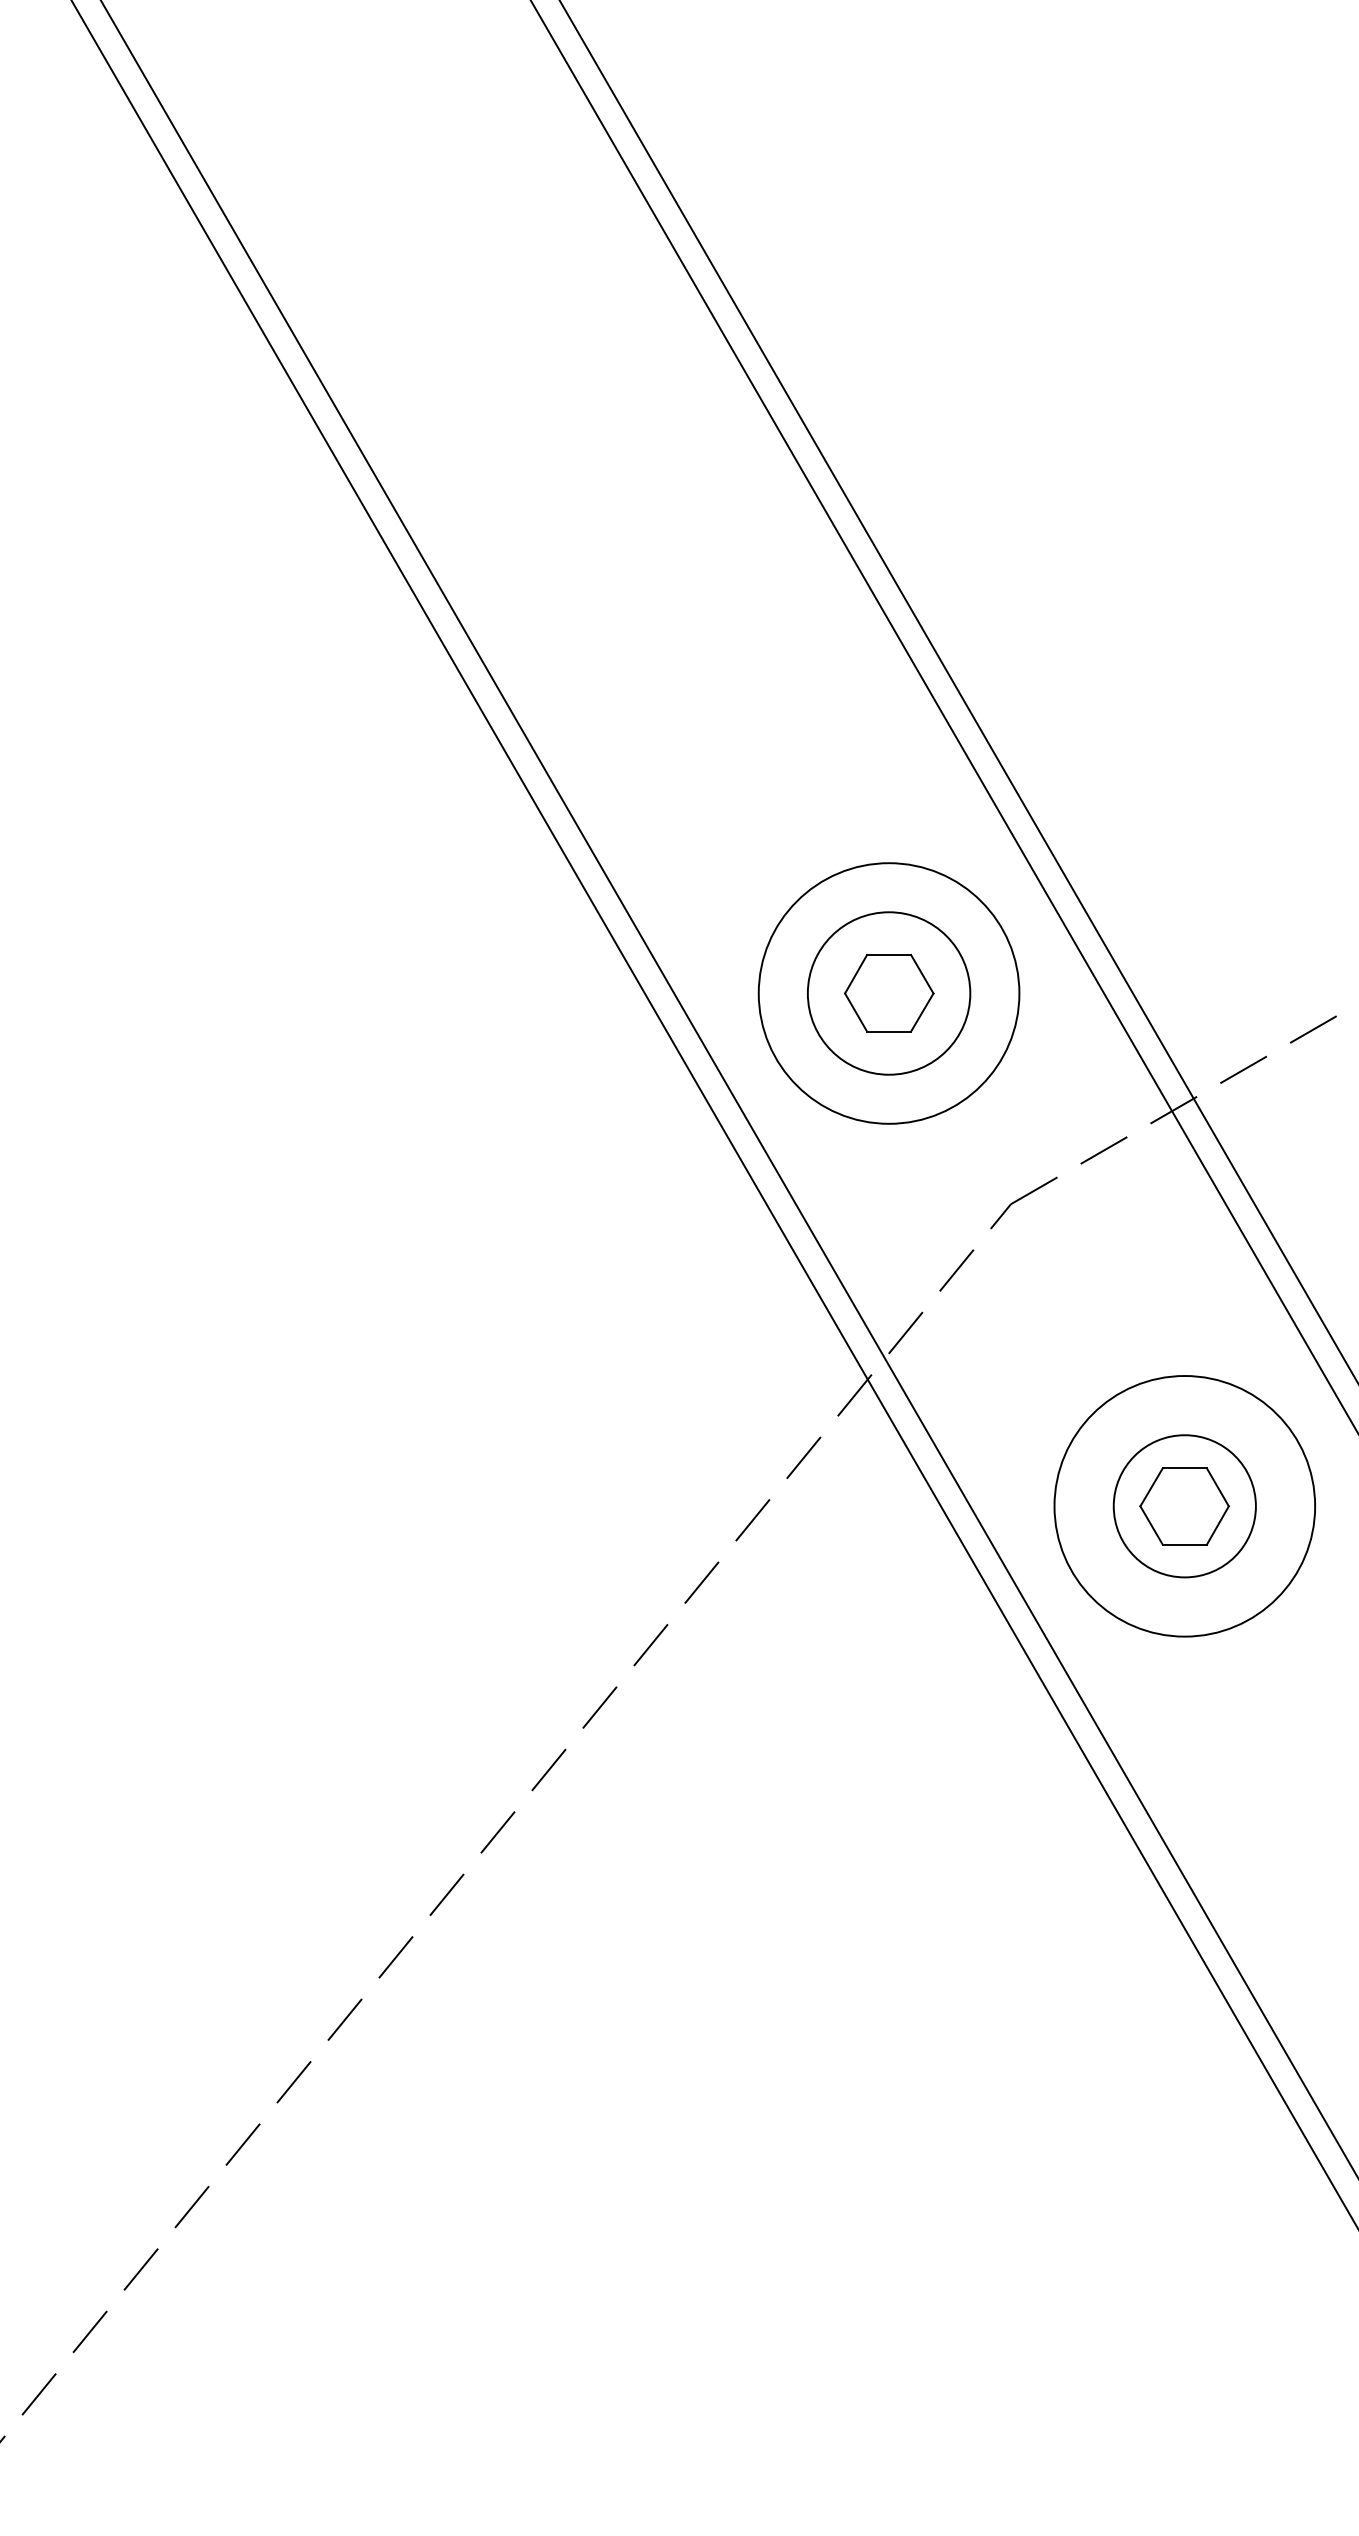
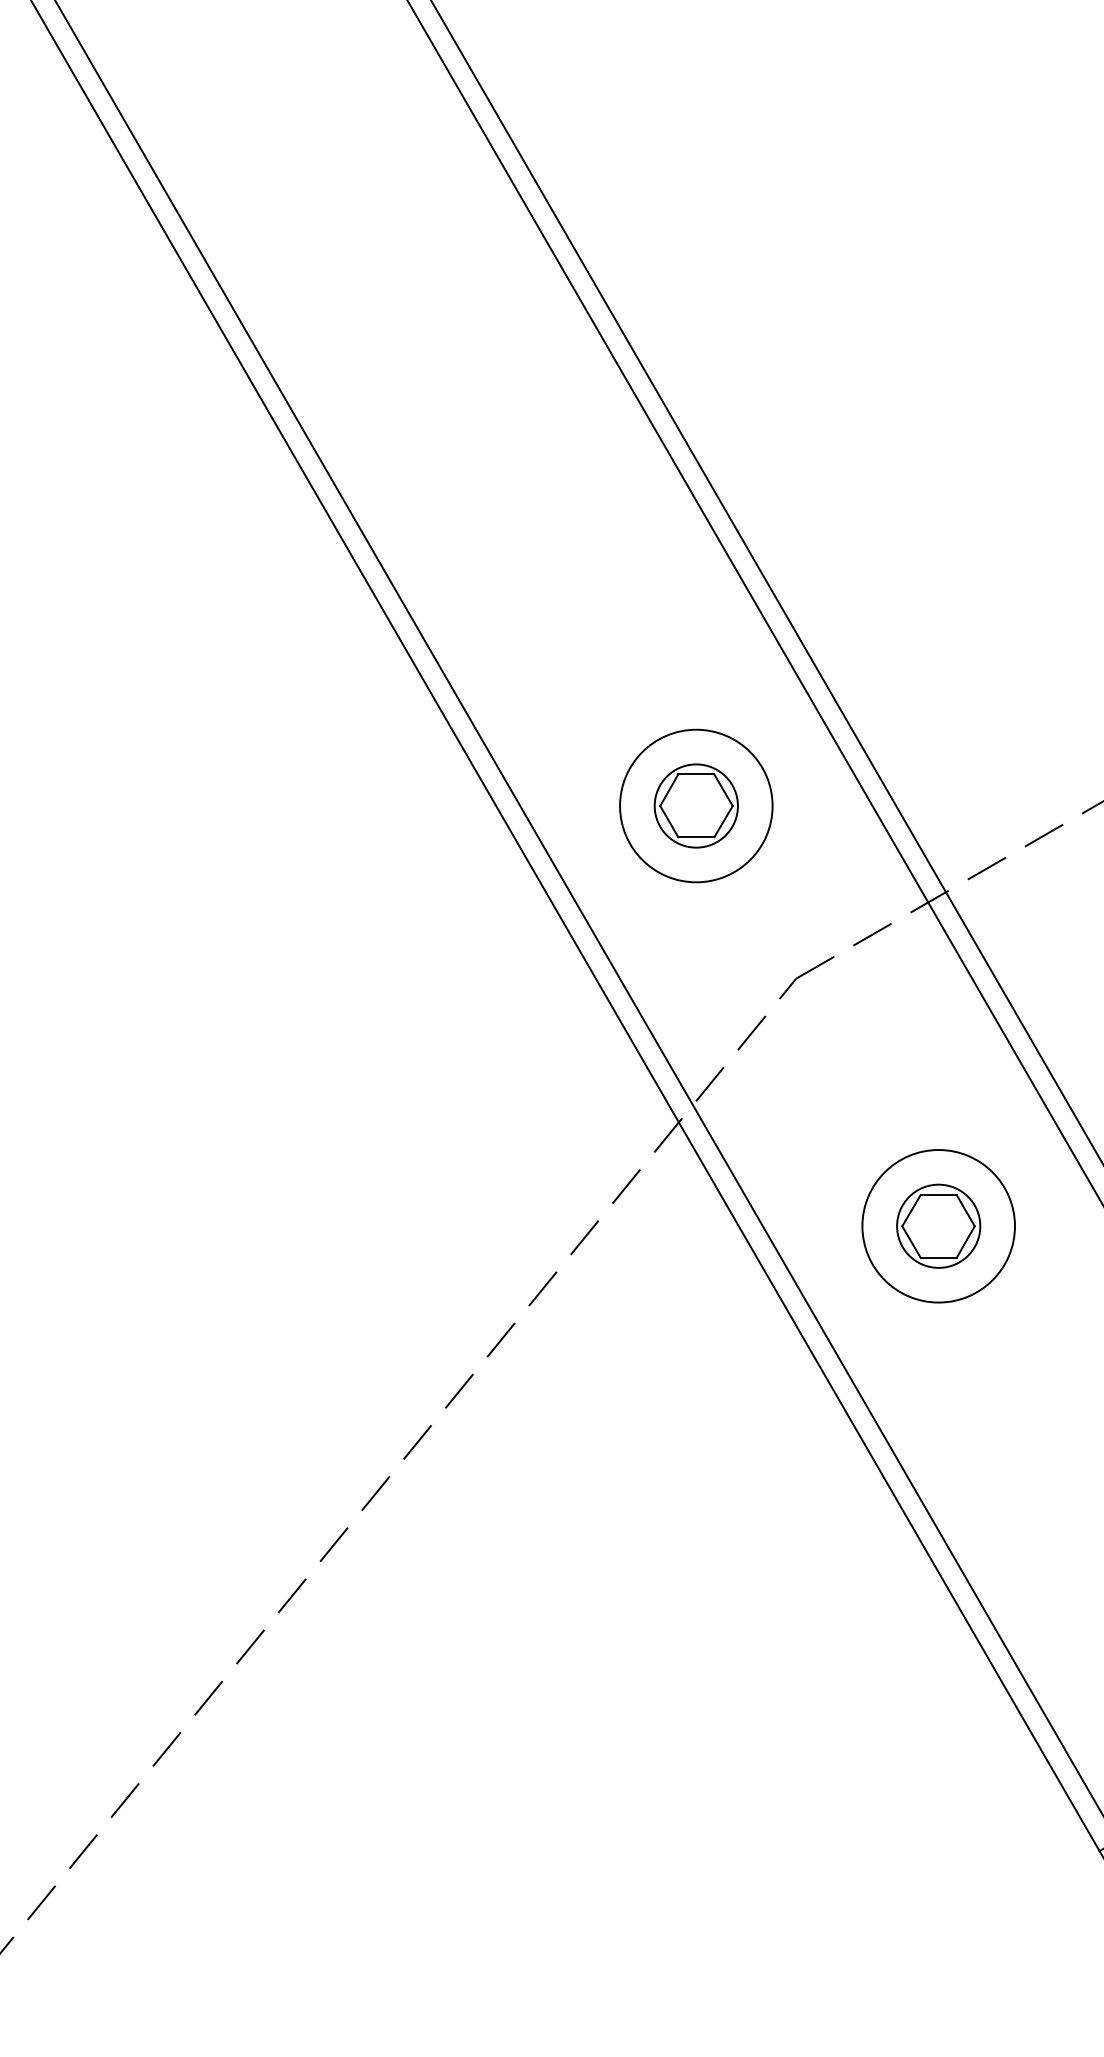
circle: (888, 993) -> (695, 806), size x0.62
circle: (889, 993) -> (696, 806), size x0.71
circle: (1184, 1506) -> (938, 1226), size x0.71
circle: (1184, 1506) -> (938, 1226), size x0.71

